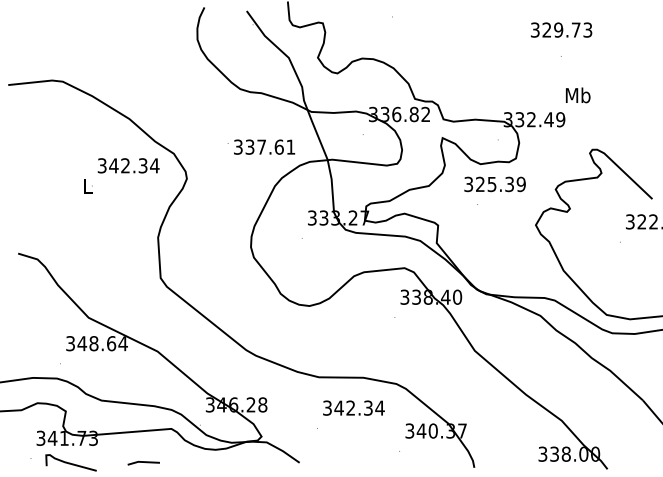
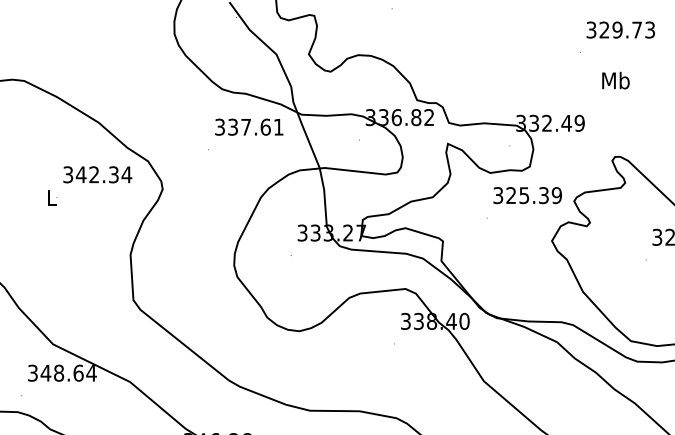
text: (561, 29) -> (620, 29), moved
text: (578, 95) -> (616, 80), moved
text: (264, 146) -> (249, 126), moved
text: (494, 184) -> (527, 195), moved

